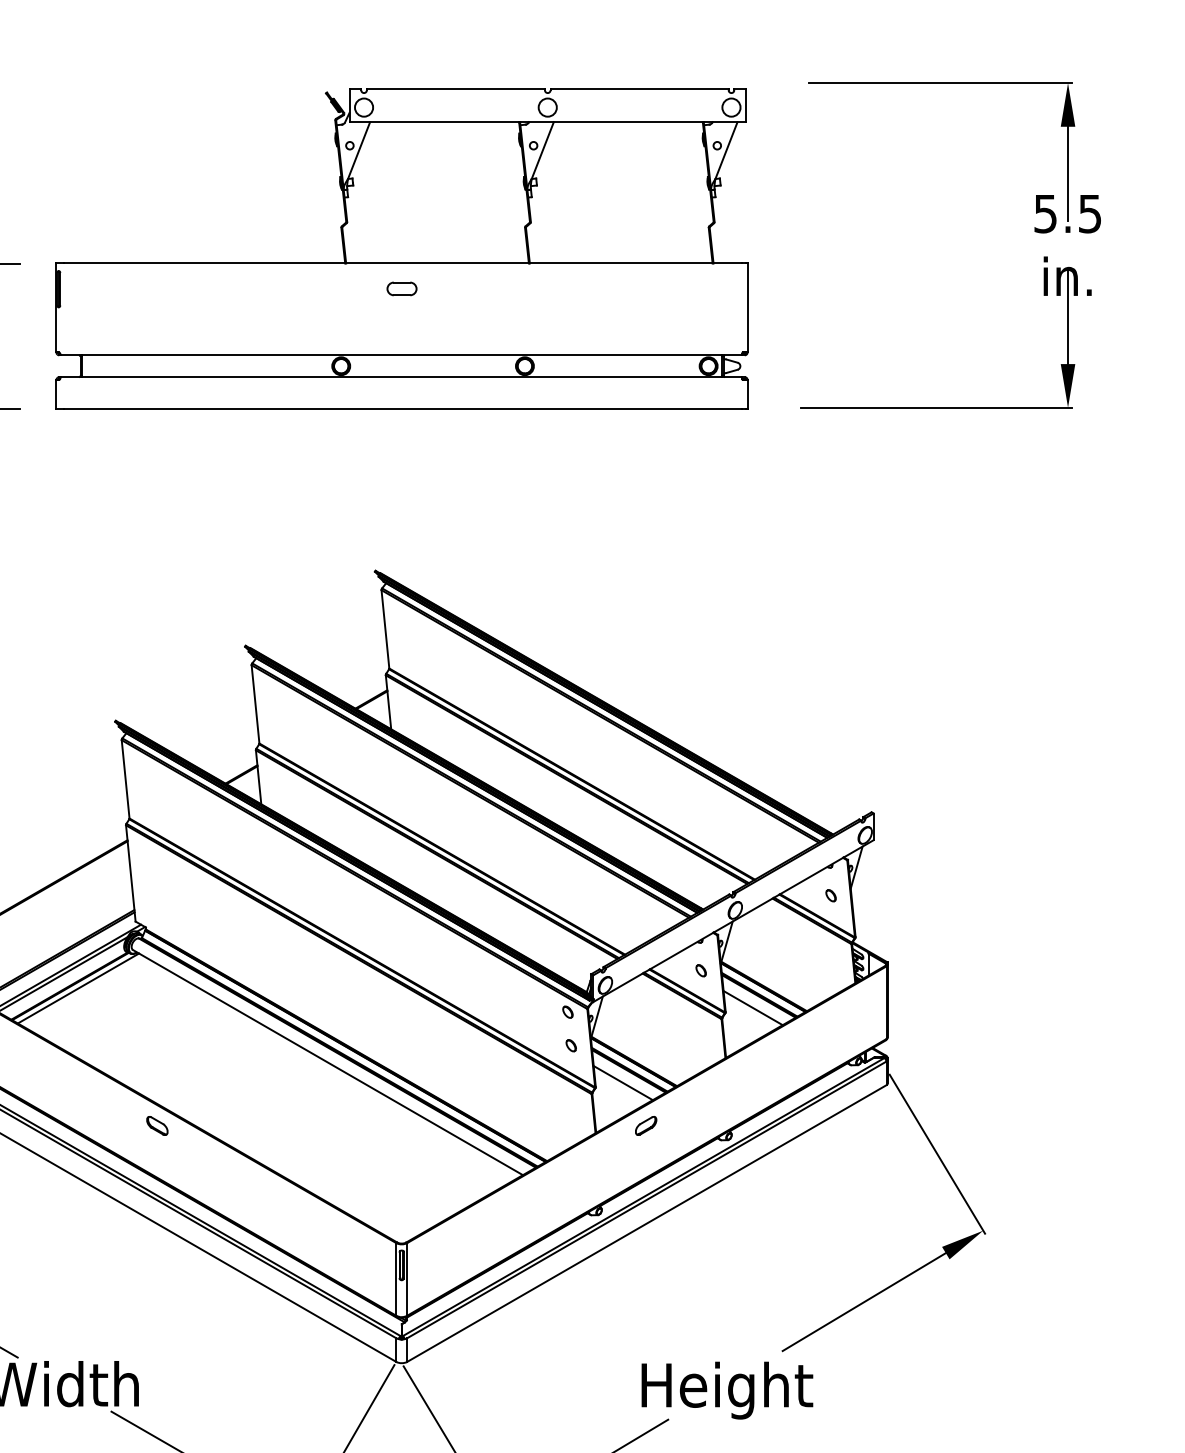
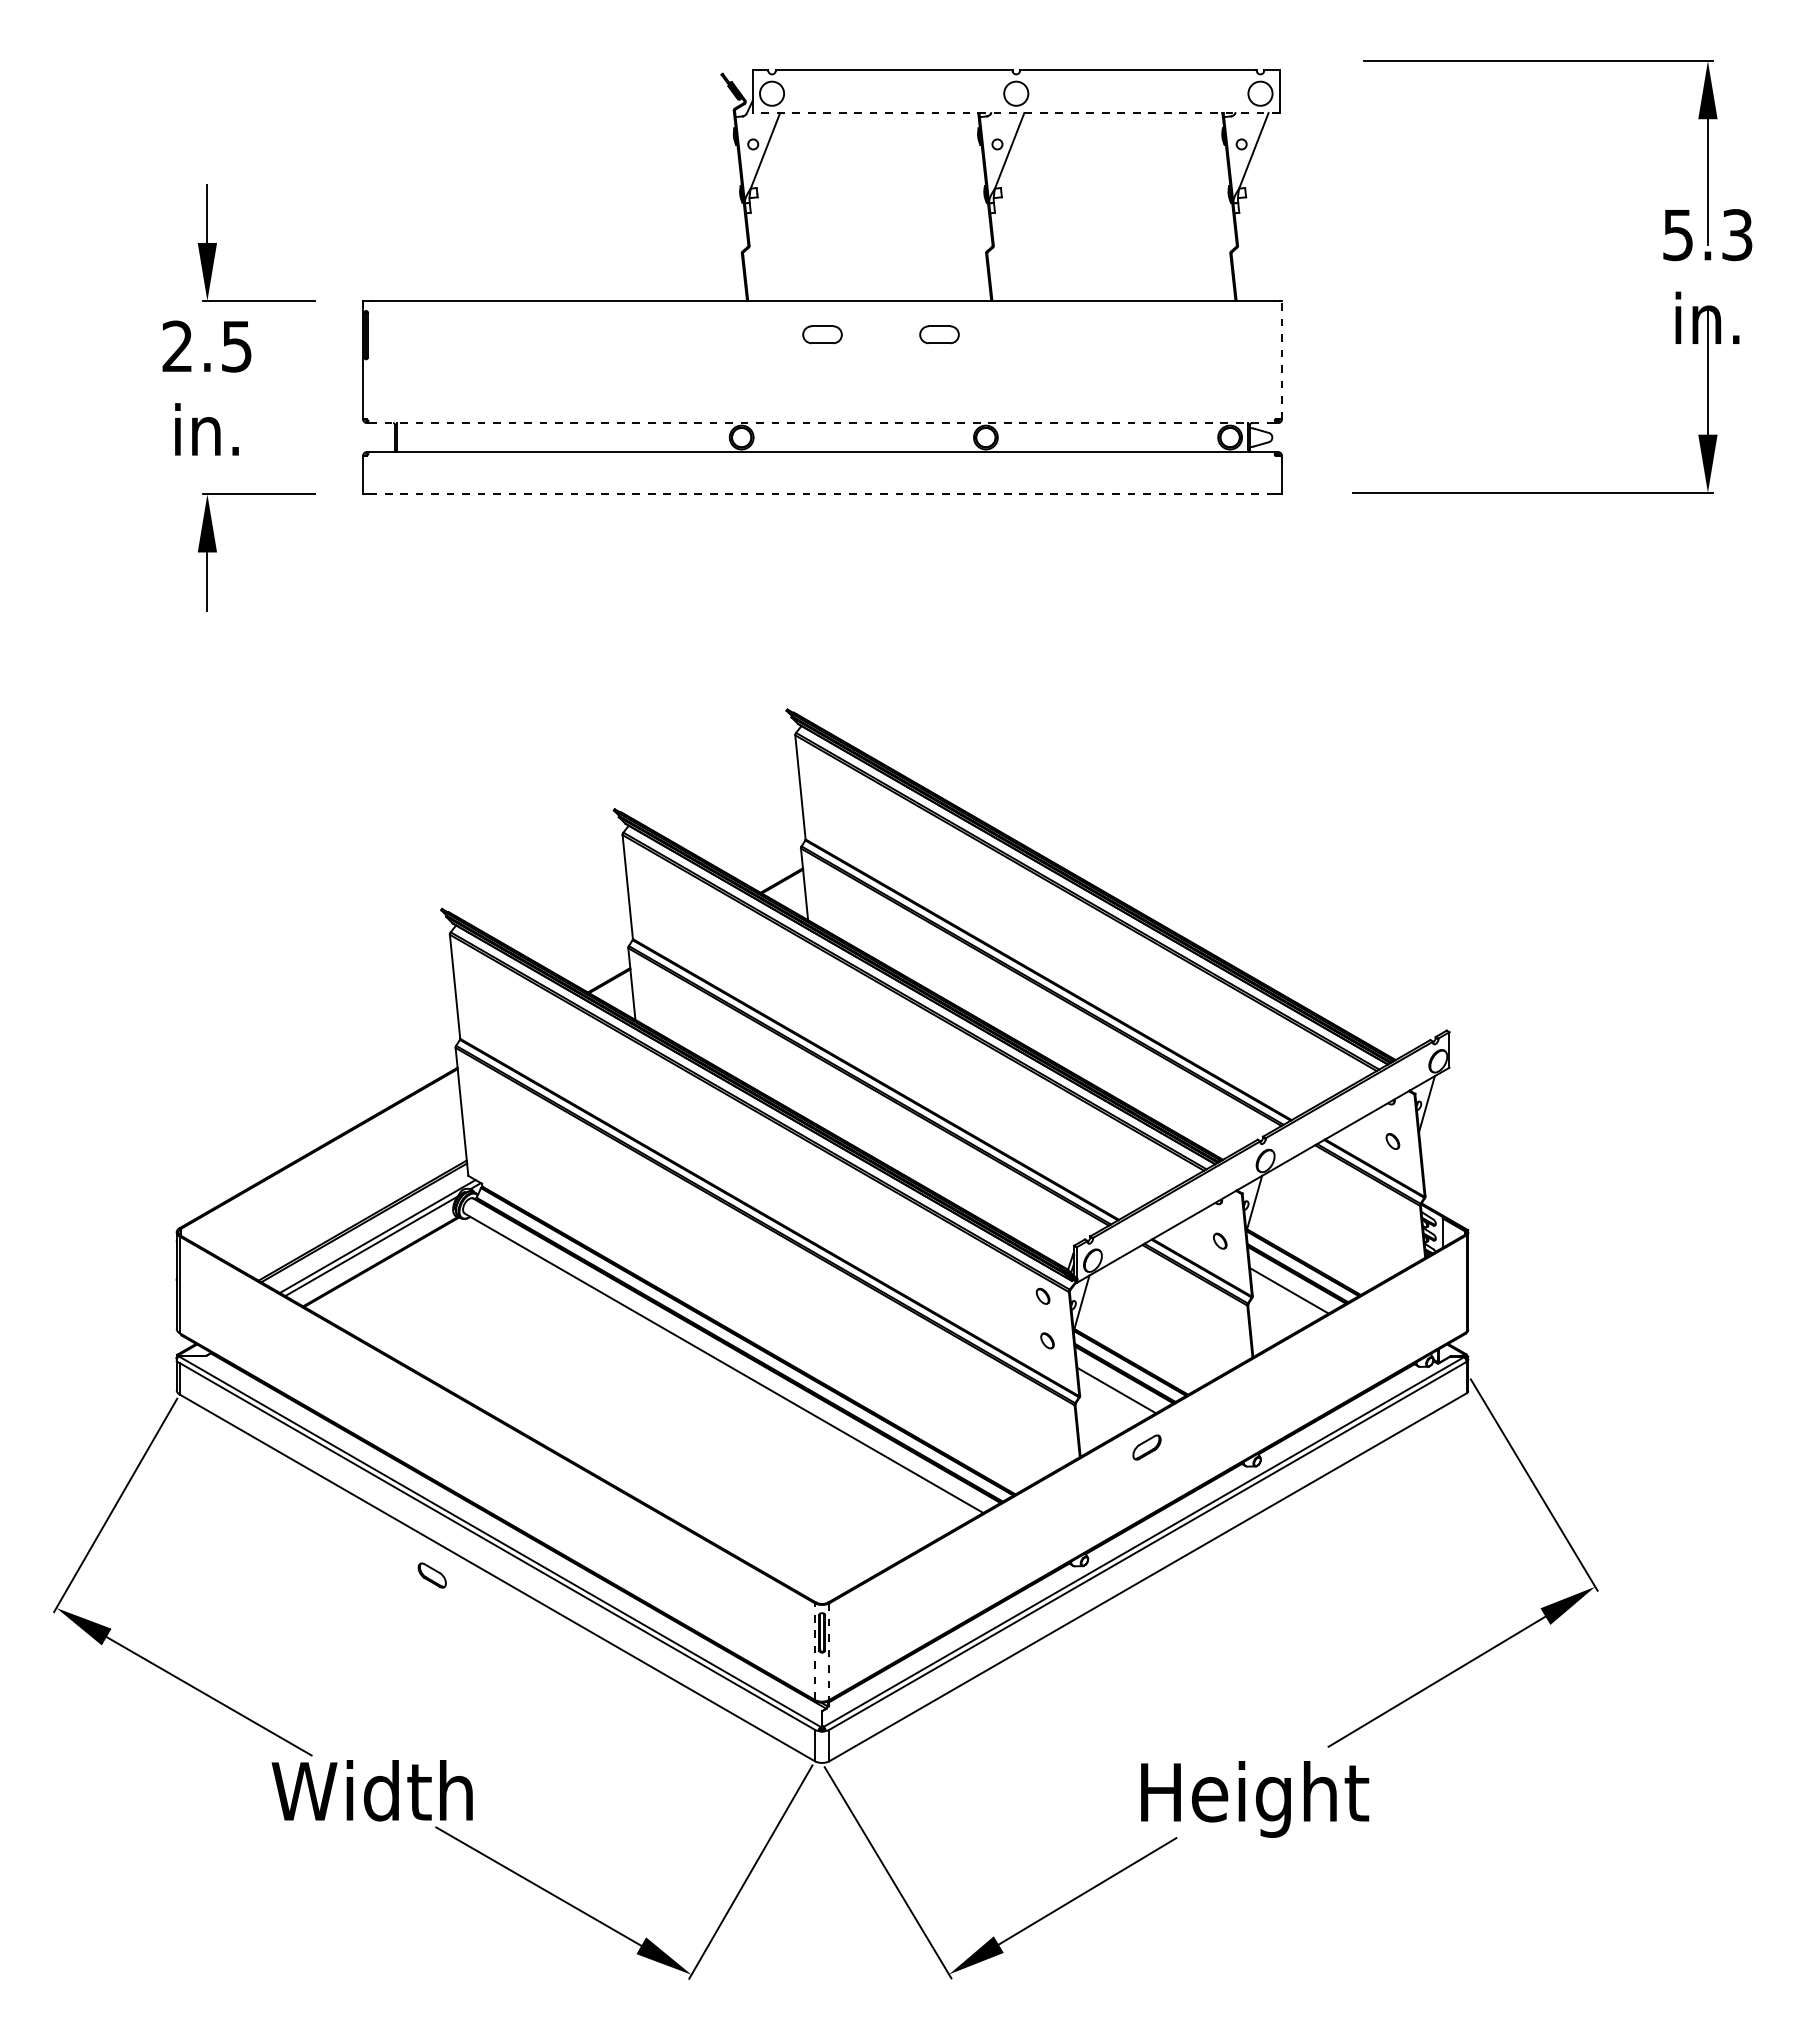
line: (547, 122) -> (1016, 113), solid -> dashed
text: (1090, 213) -> (1737, 234), 5.5 -> 5.3
part: (490, 288) -> (939, 334), added
line: (747, 307) -> (1281, 359), solid -> dashed
line: (401, 355) -> (821, 423), solid -> dashed
line: (403, 409) -> (824, 494), solid -> dashed
line: (77, 988) -> (391, 1264), removed
part: (156, 1125) -> (431, 1575), moved
line: (395, 1279) -> (814, 1651), solid -> dashed
line: (407, 1280) -> (829, 1652), solid -> dashed

